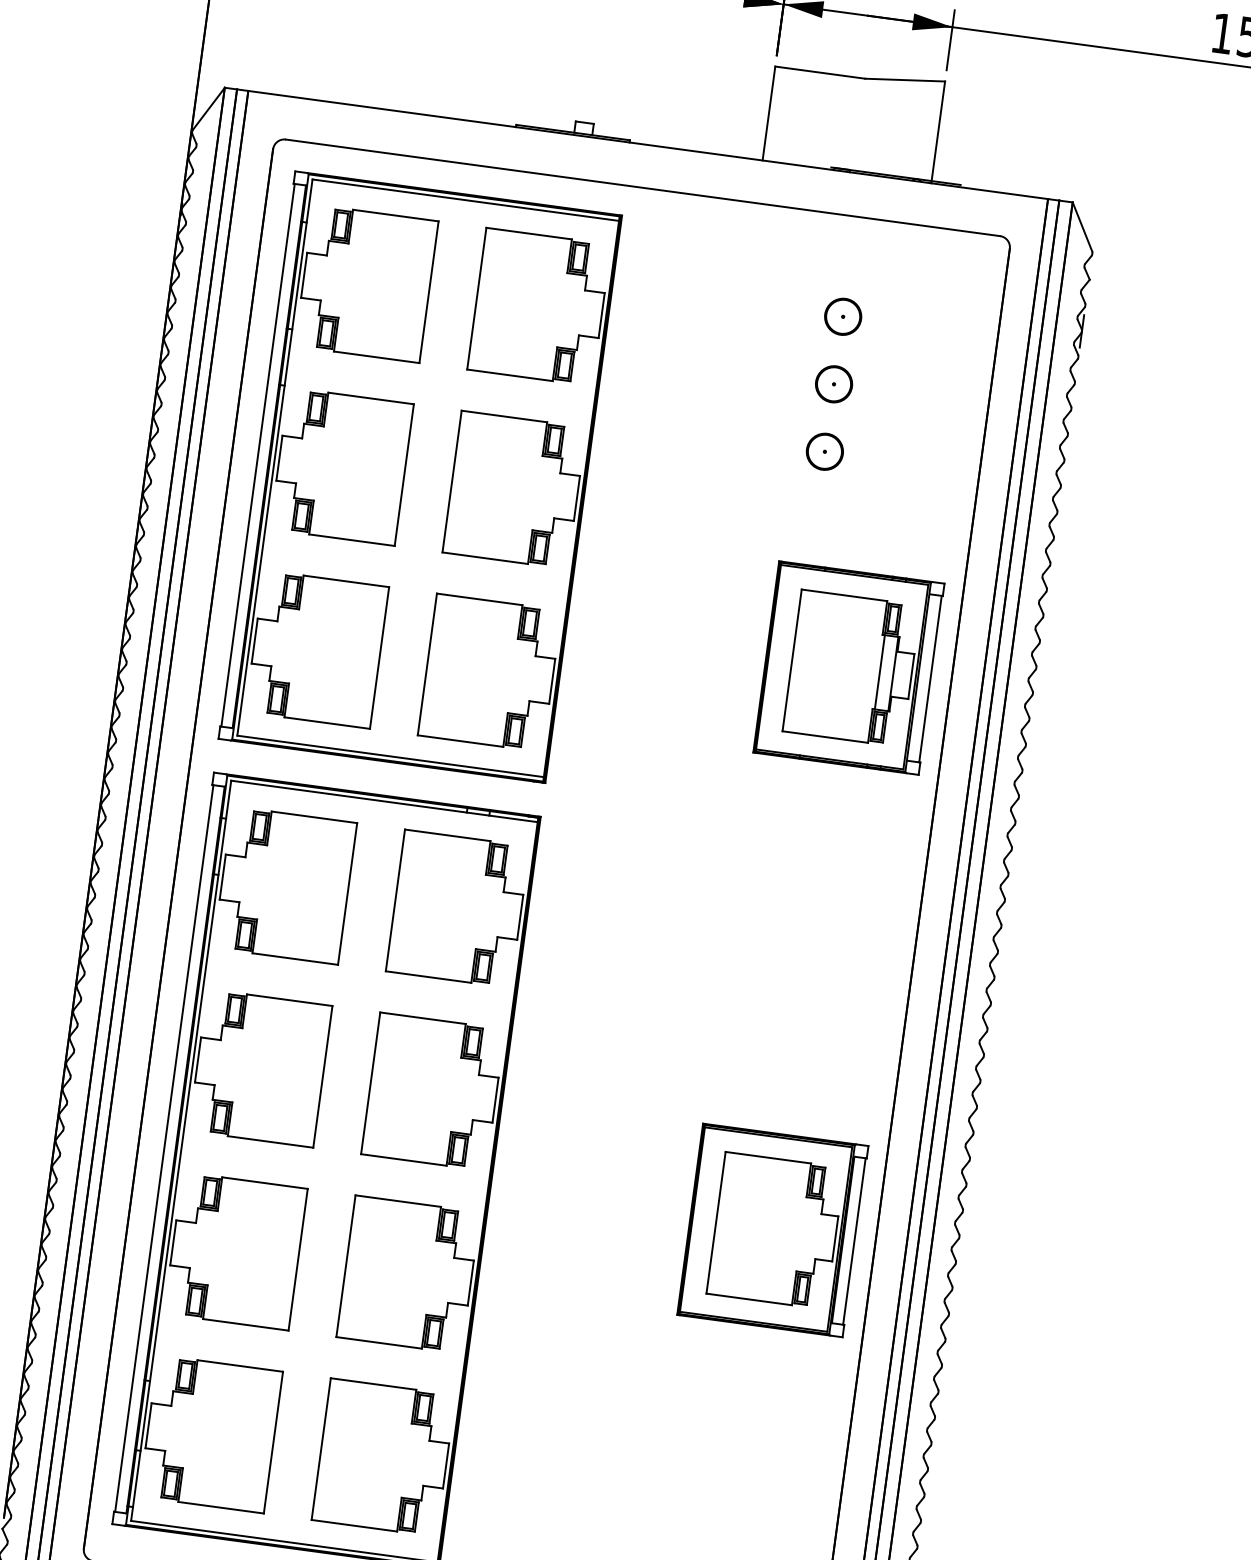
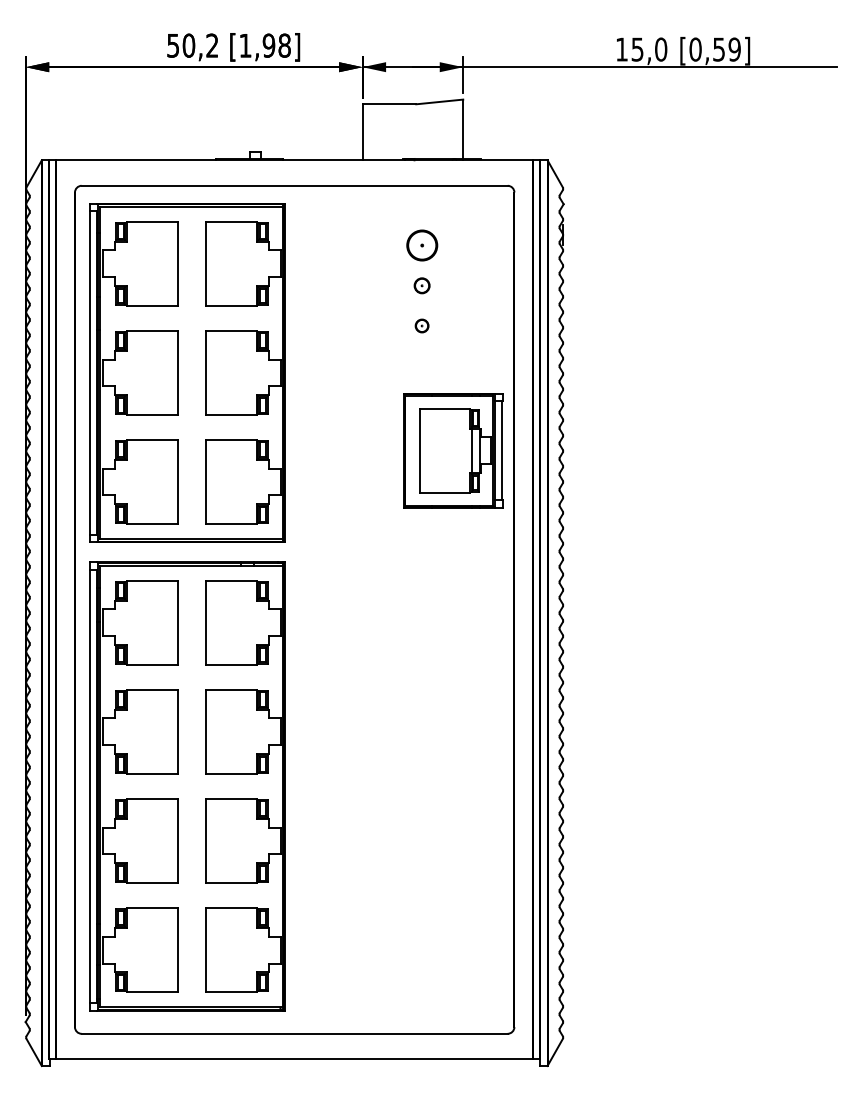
part: (842, 316) -> (421, 245), size x1.4
part: (832, 383) -> (421, 285), size x0.7
part: (823, 450) -> (421, 325), size x0.6
part: (773, 1229) -> (453, 785), removed

